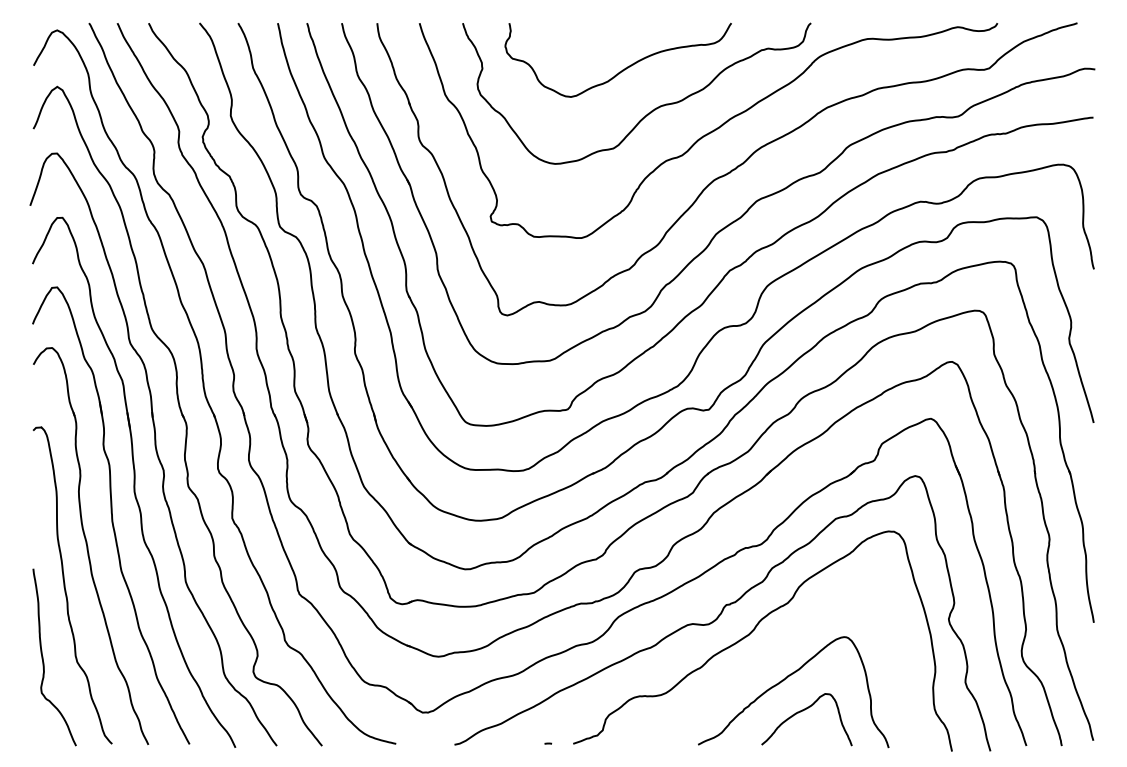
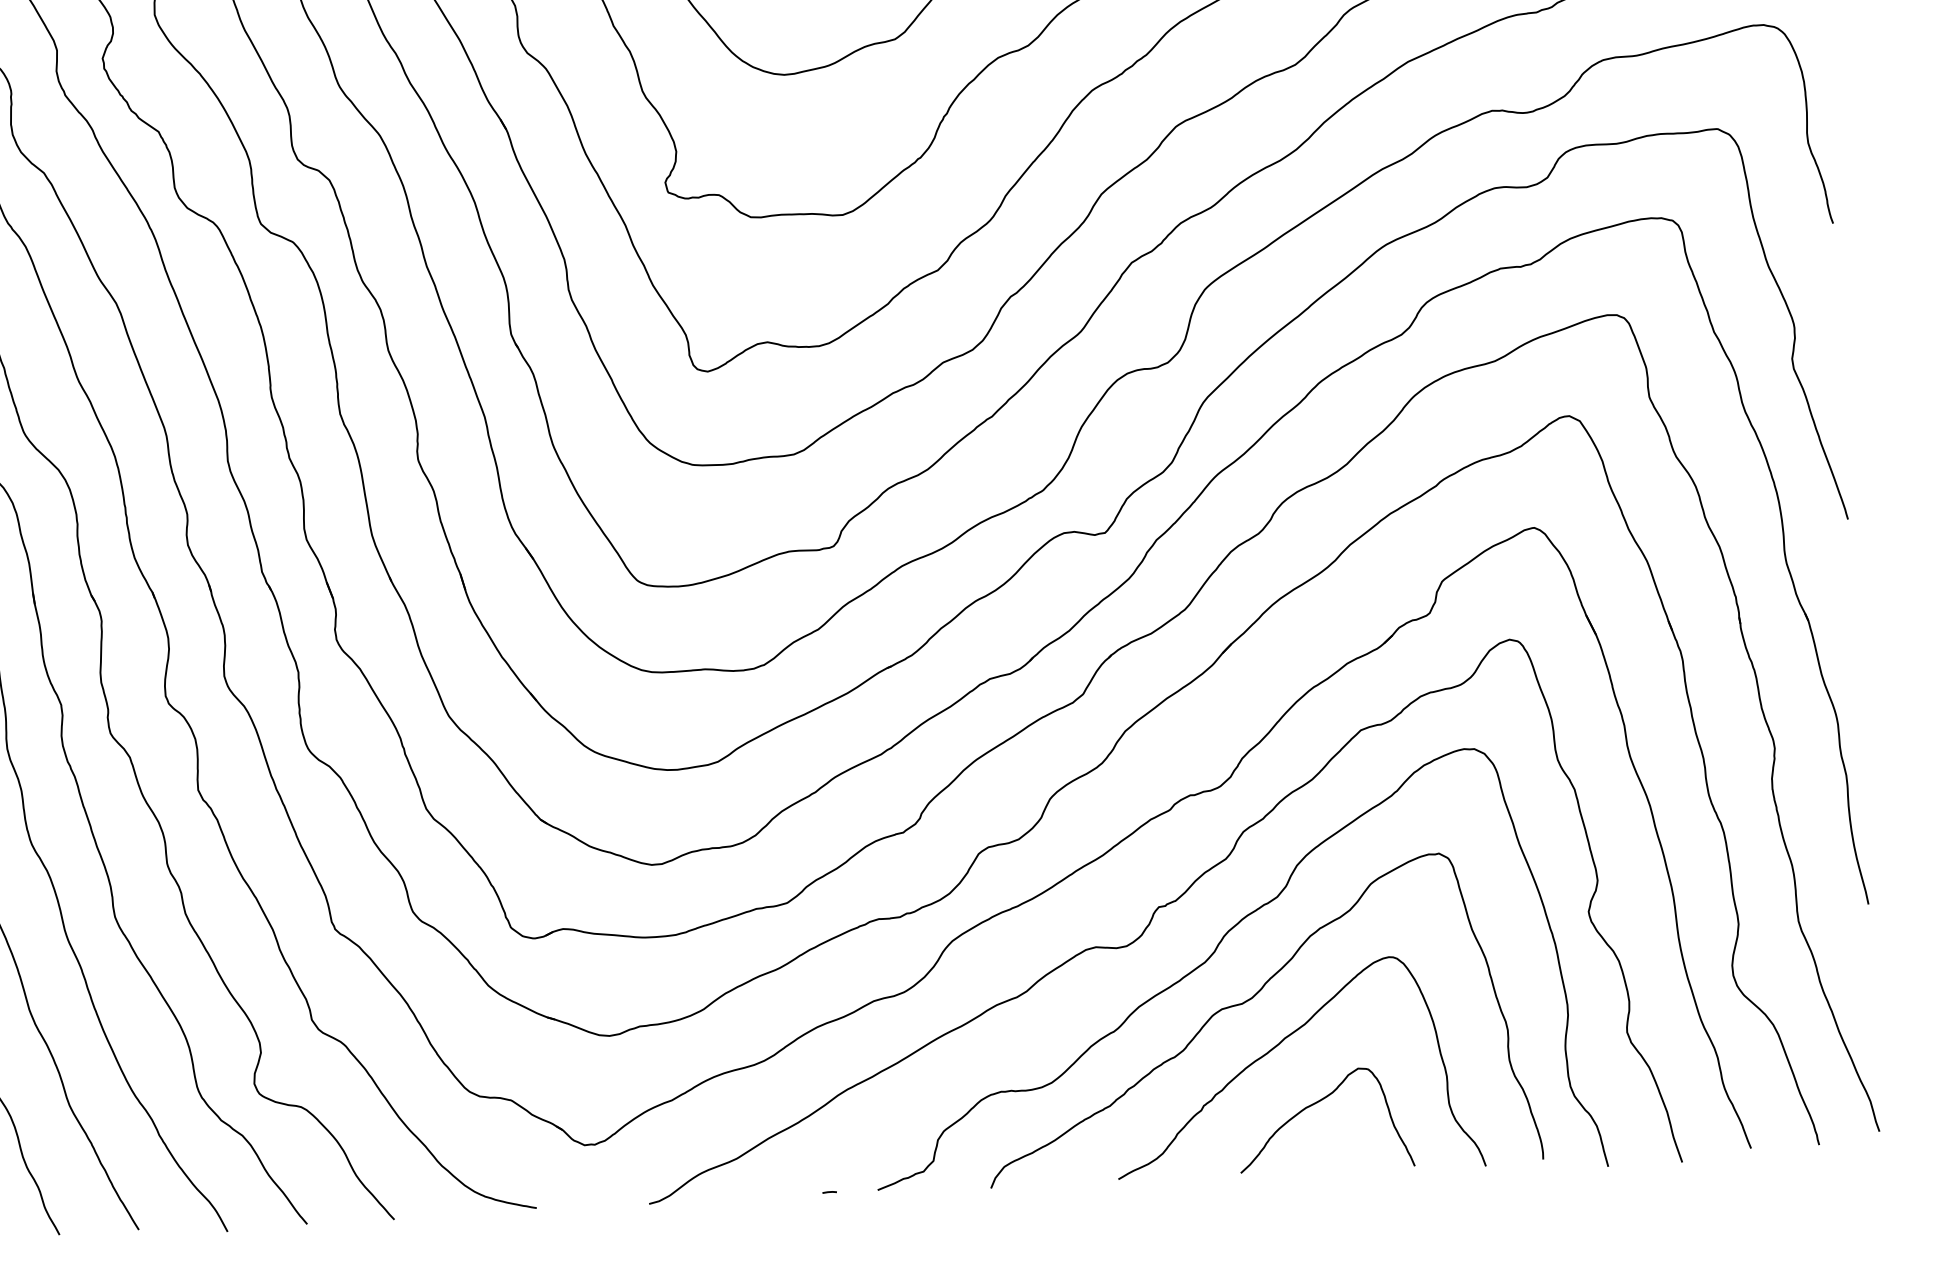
curve: (770, 656) -> (1248, 1001), added

